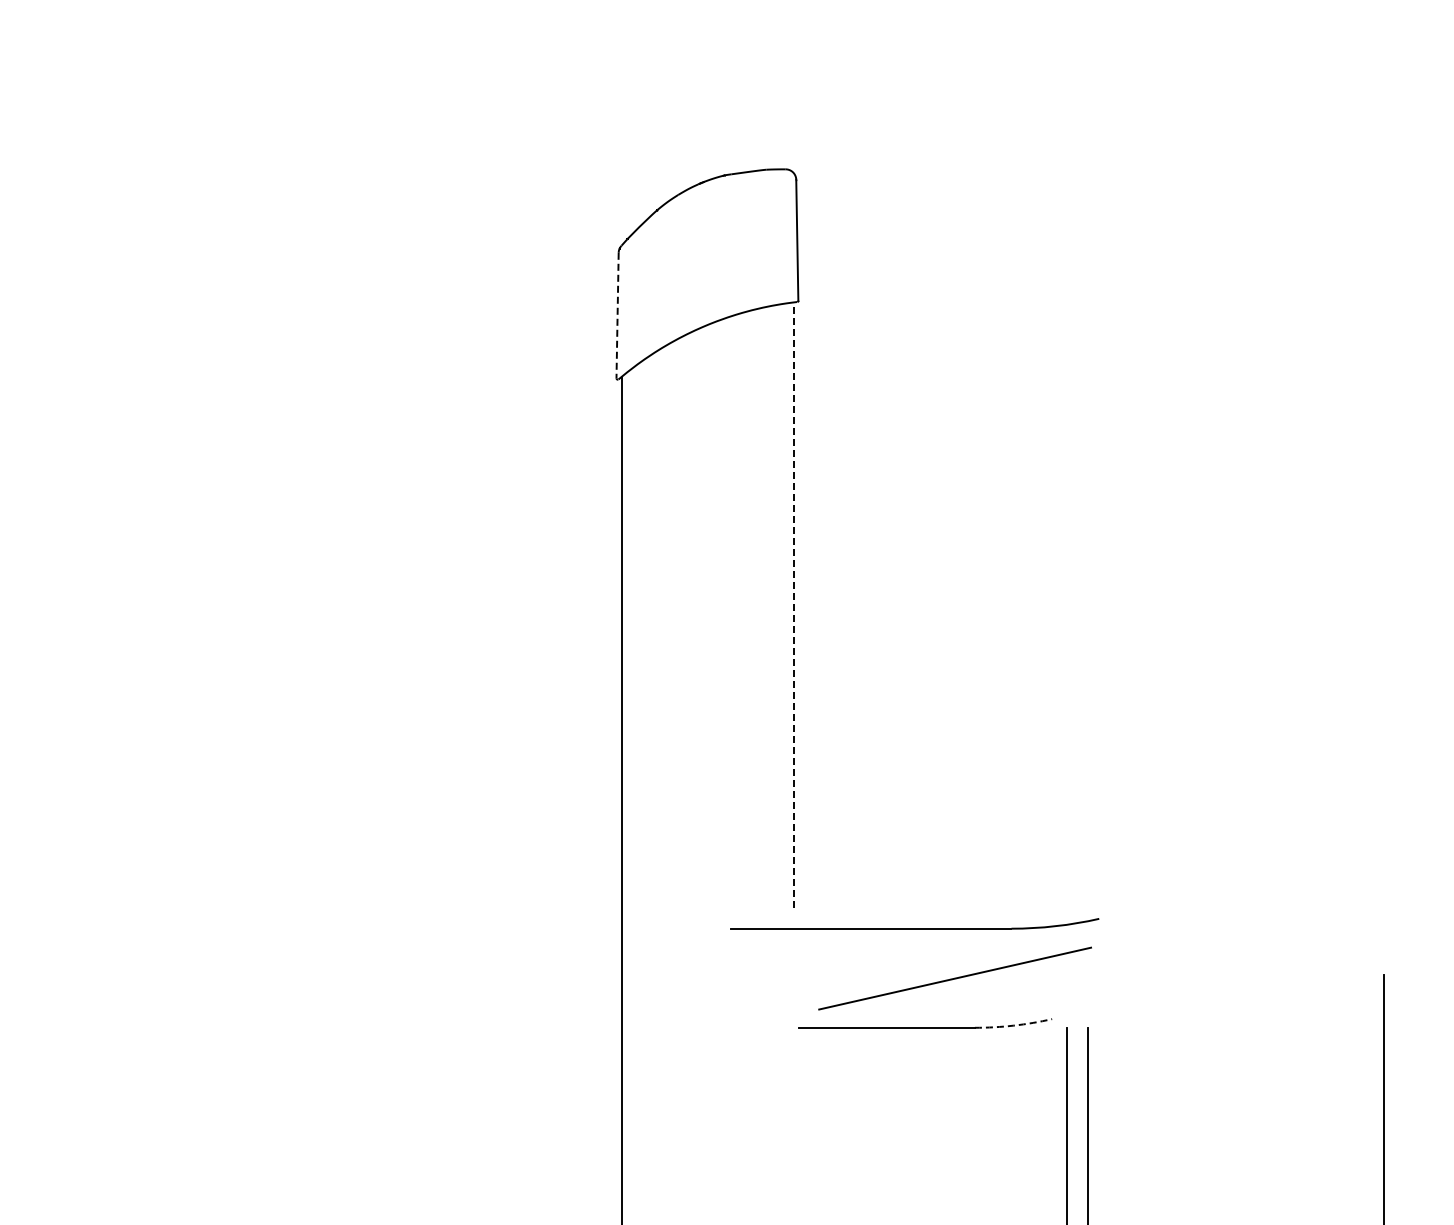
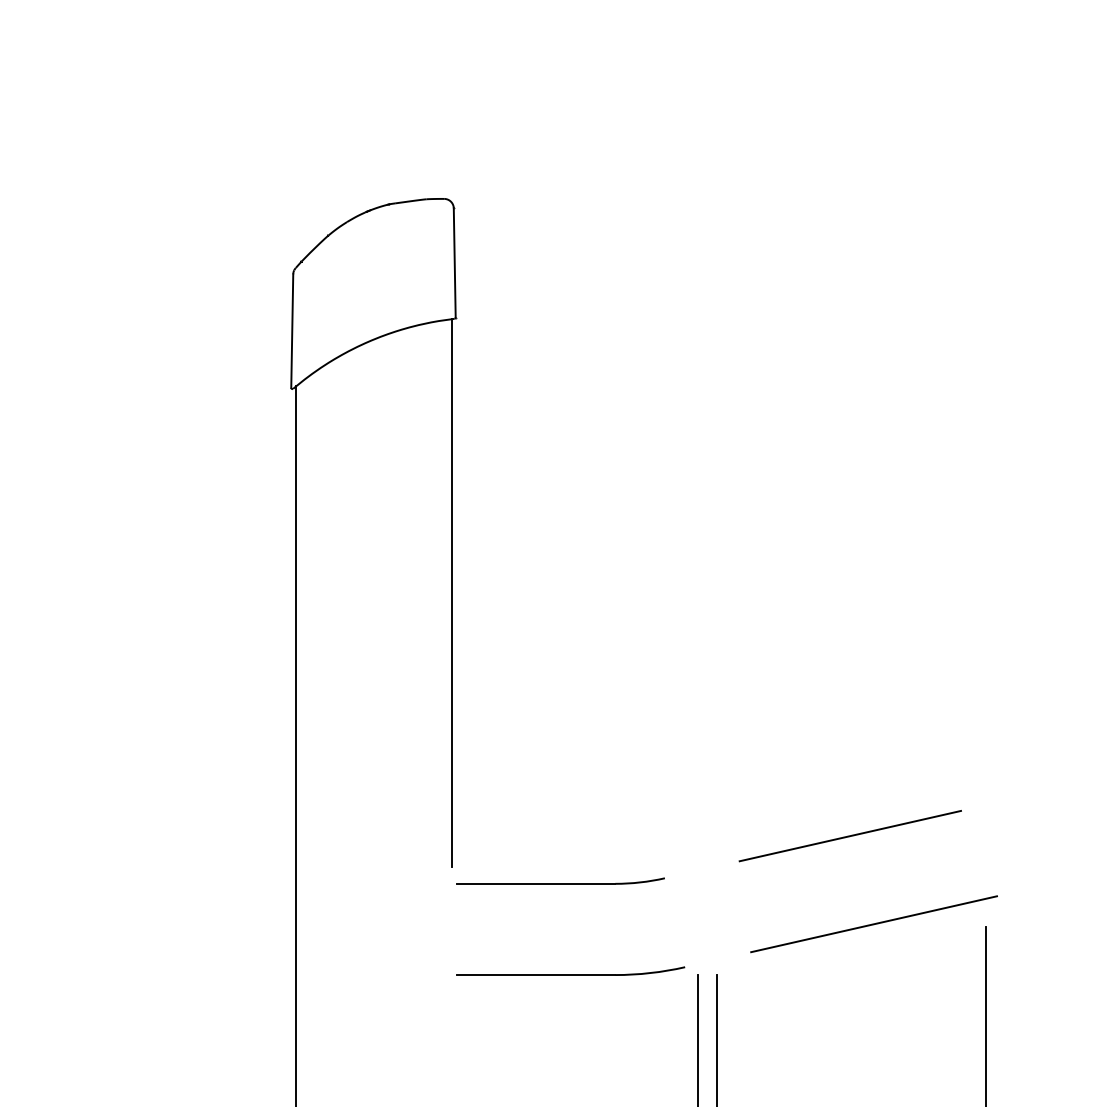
line: (617, 315) -> (292, 331), dashed -> solid
line: (794, 605) -> (452, 593), dashed -> solid
line: (1234, 873) -> (850, 835), added
part: (913, 923) -> (559, 880), size x0.62
line: (954, 978) -> (873, 924), moved
arc: (1013, 1025) -> (650, 972), dashed -> solid

